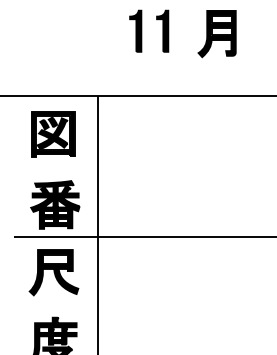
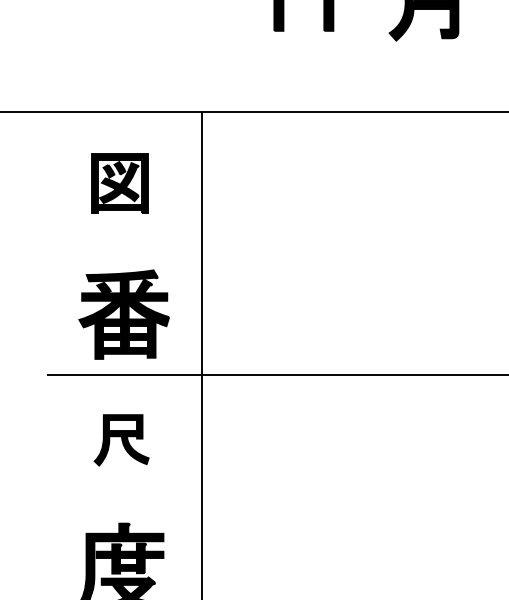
part: (53, 134) -> (120, 184), size x0.7
part: (53, 272) -> (120, 439), size x0.6

